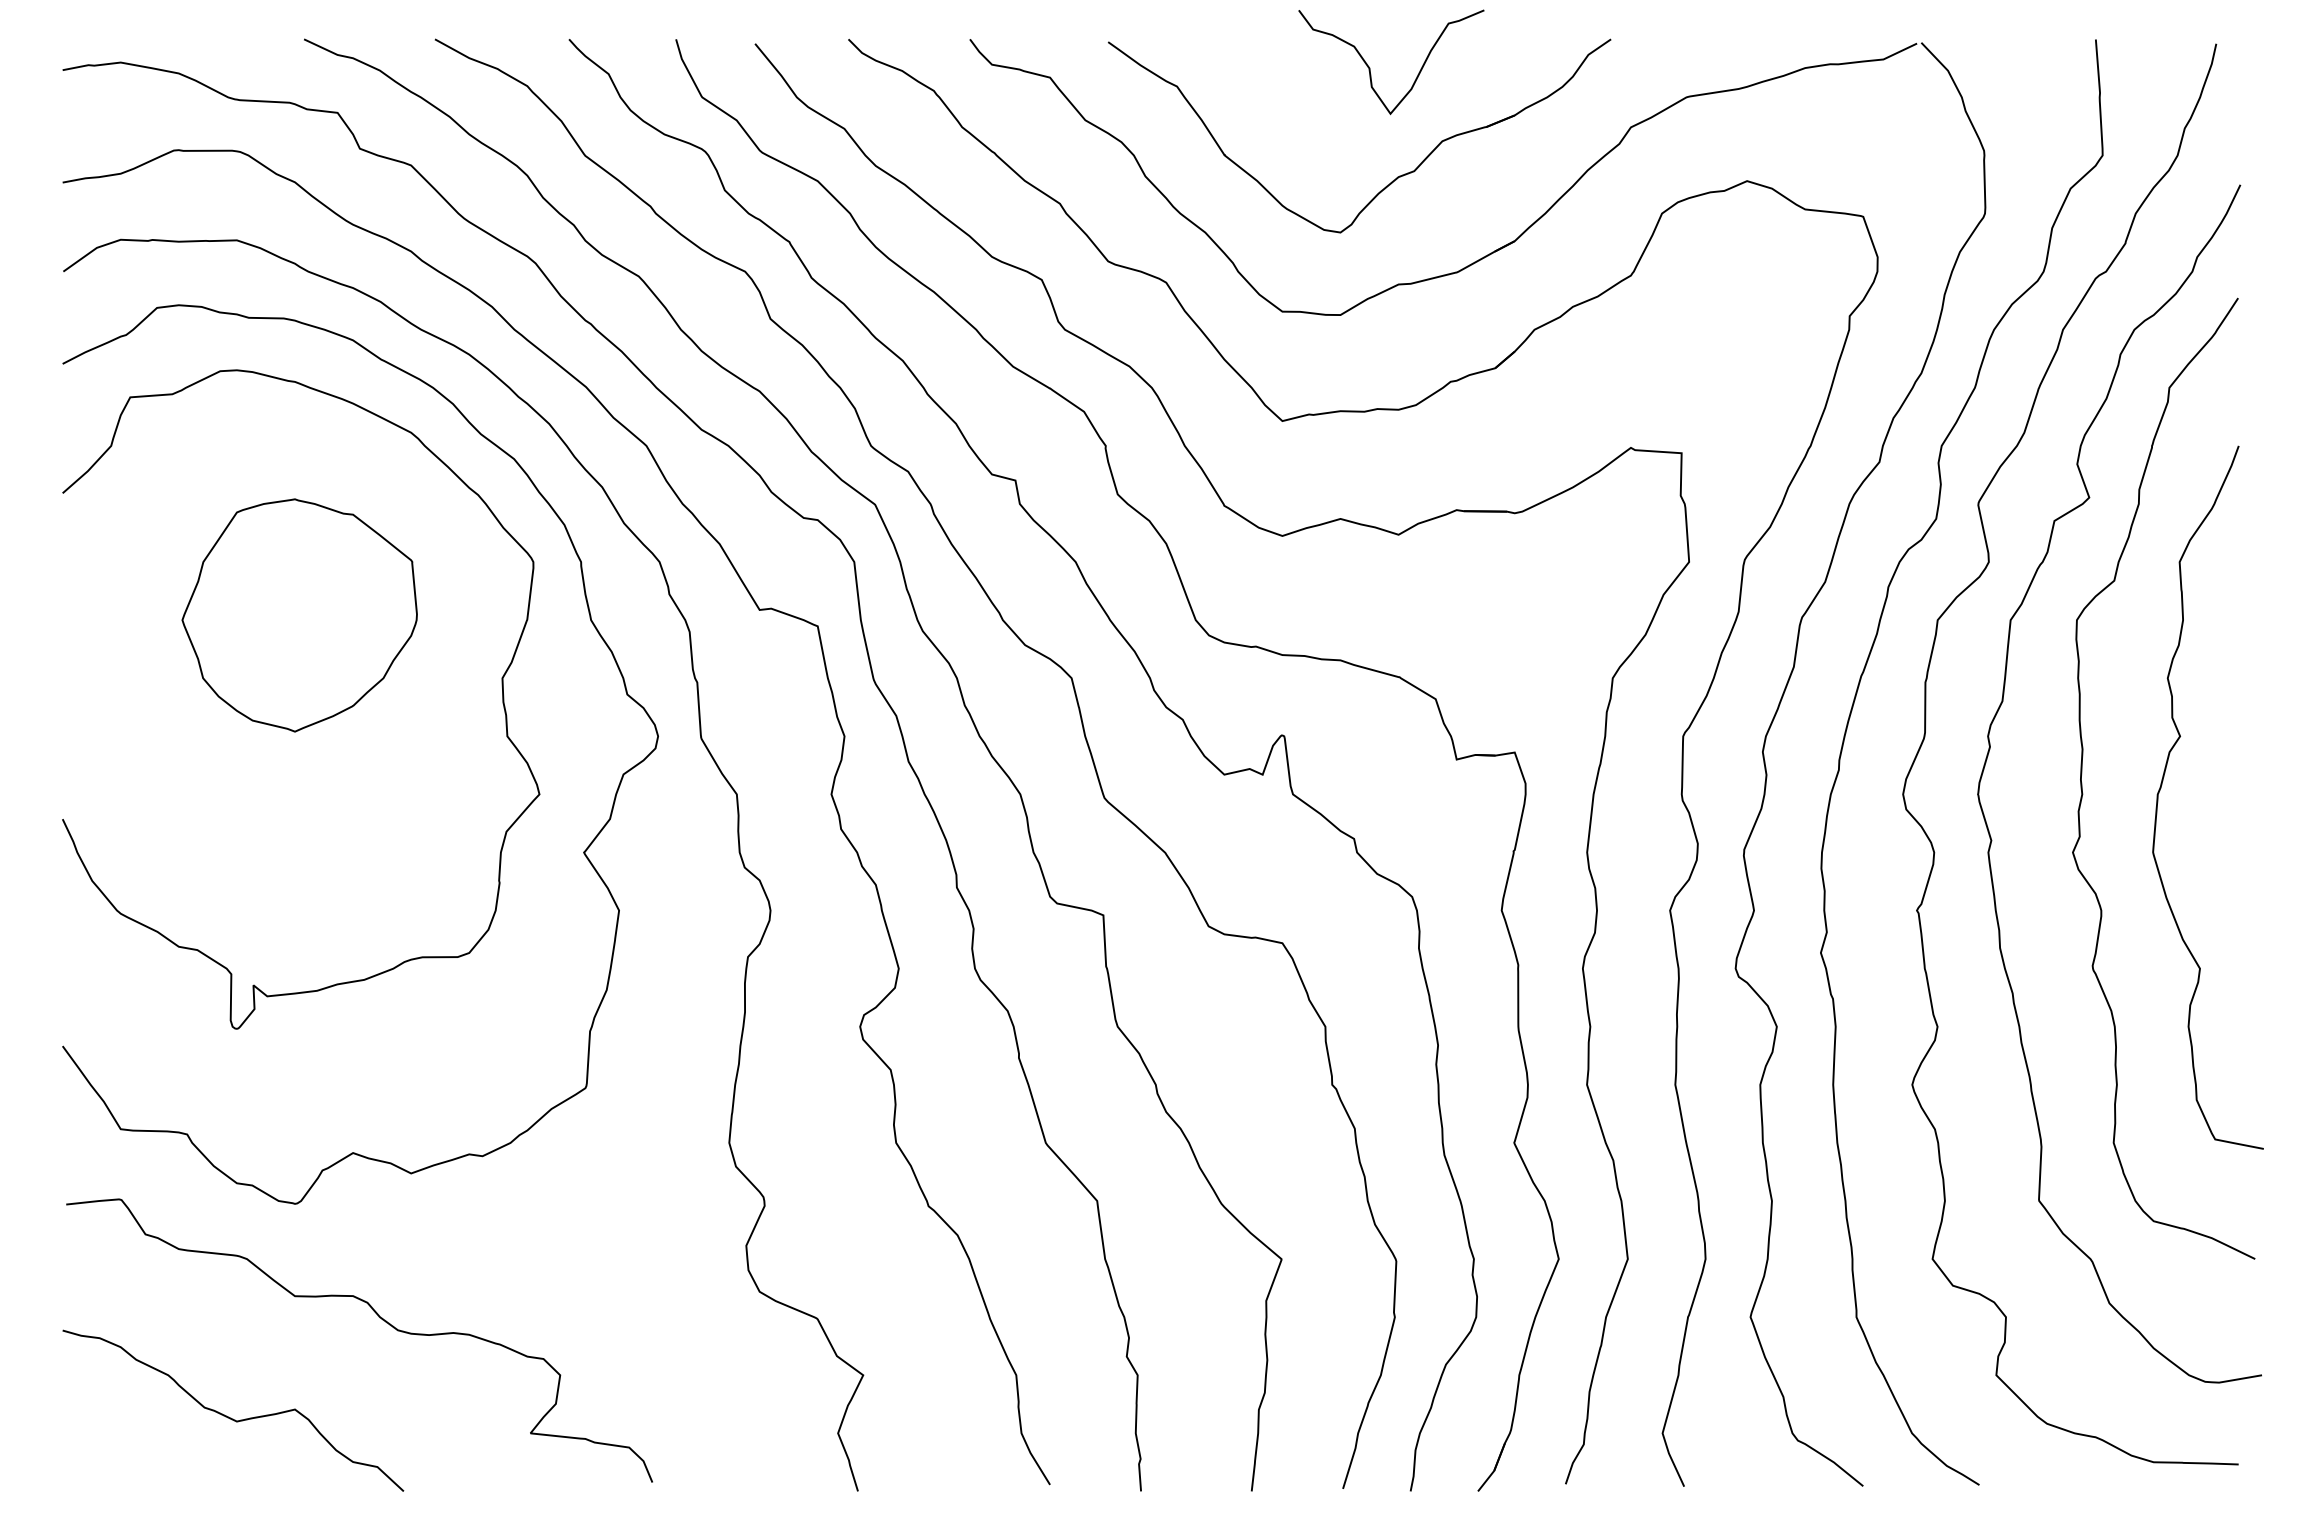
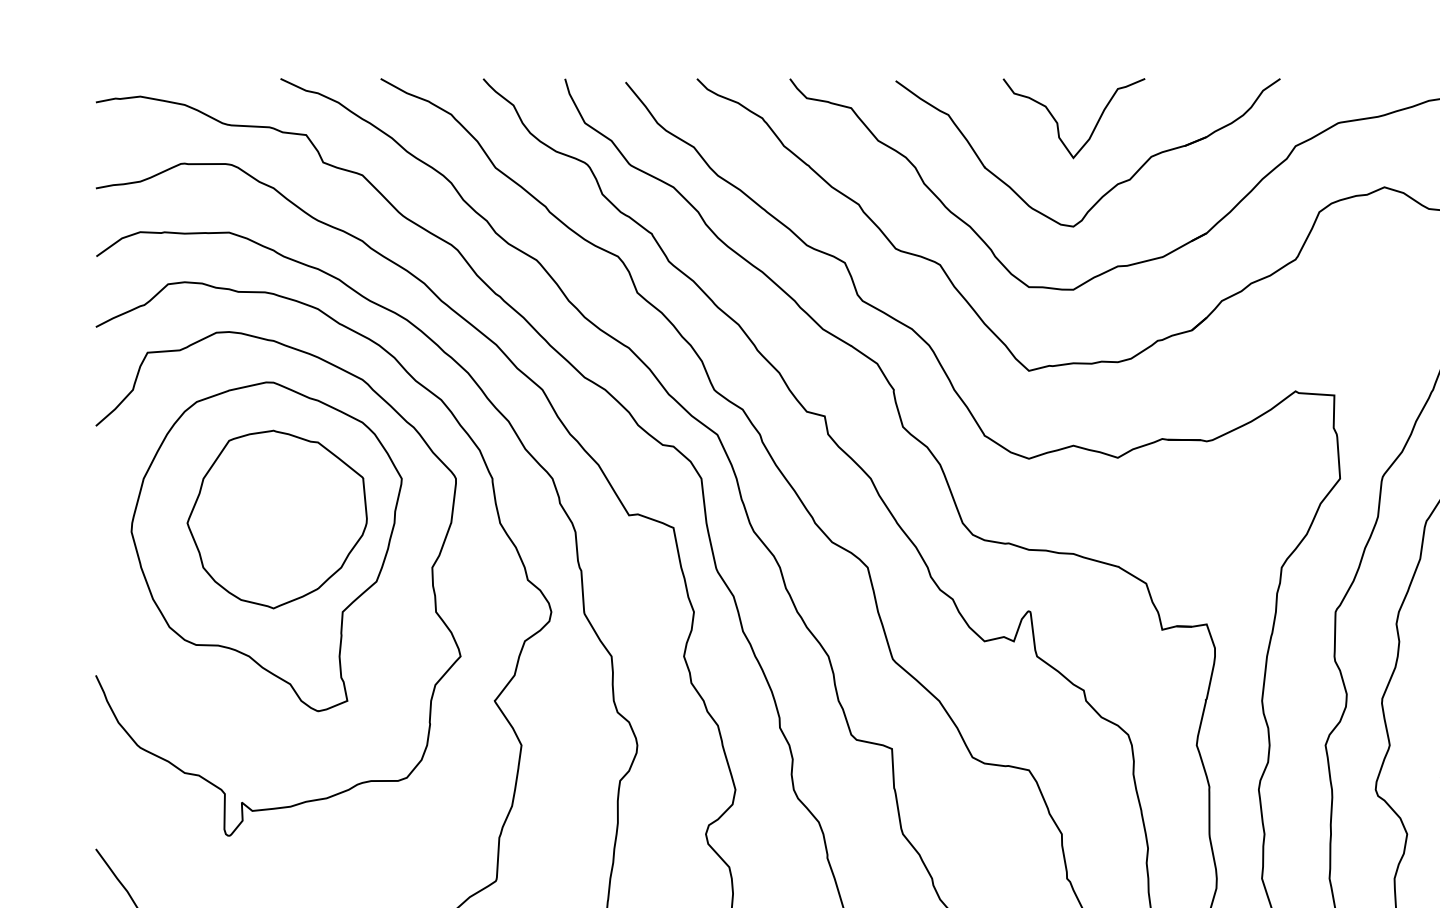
curve: (1370, 68) -> (1058, 123), moved
part: (285, 650) -> (266, 546), added

